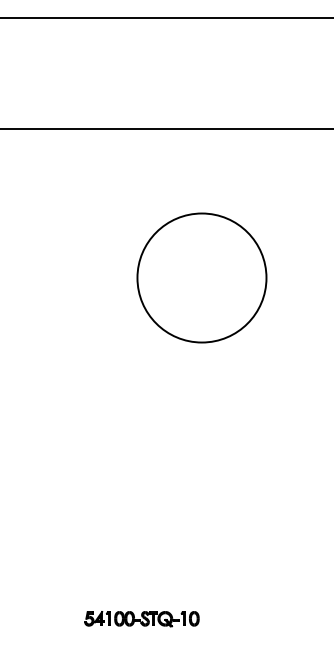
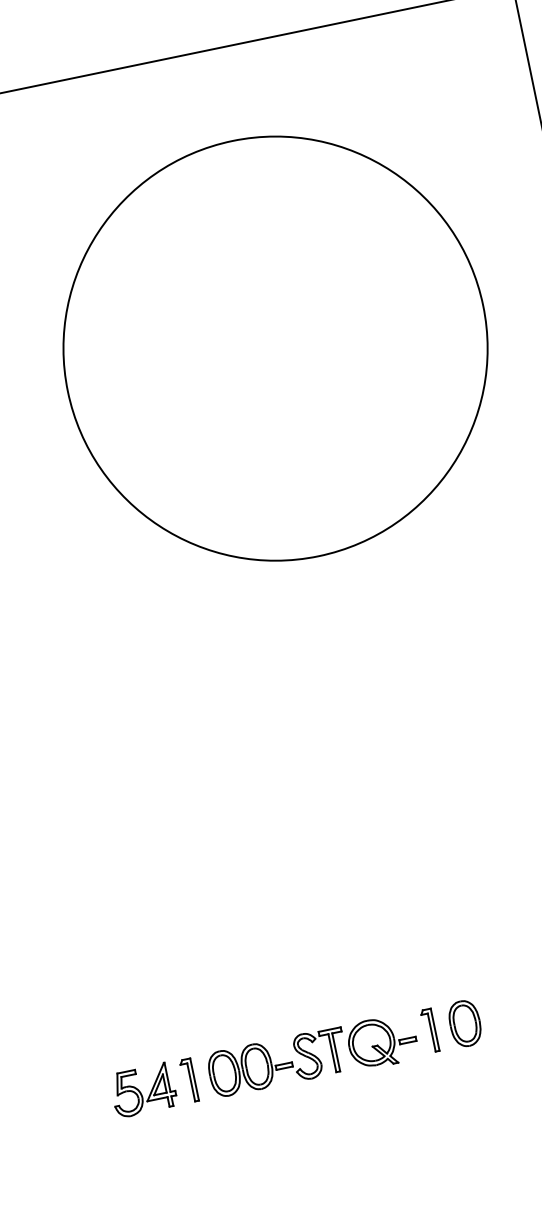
circle: (201, 277) -> (274, 347), size x1.6
part: (141, 619) -> (296, 1060), size x1.6

